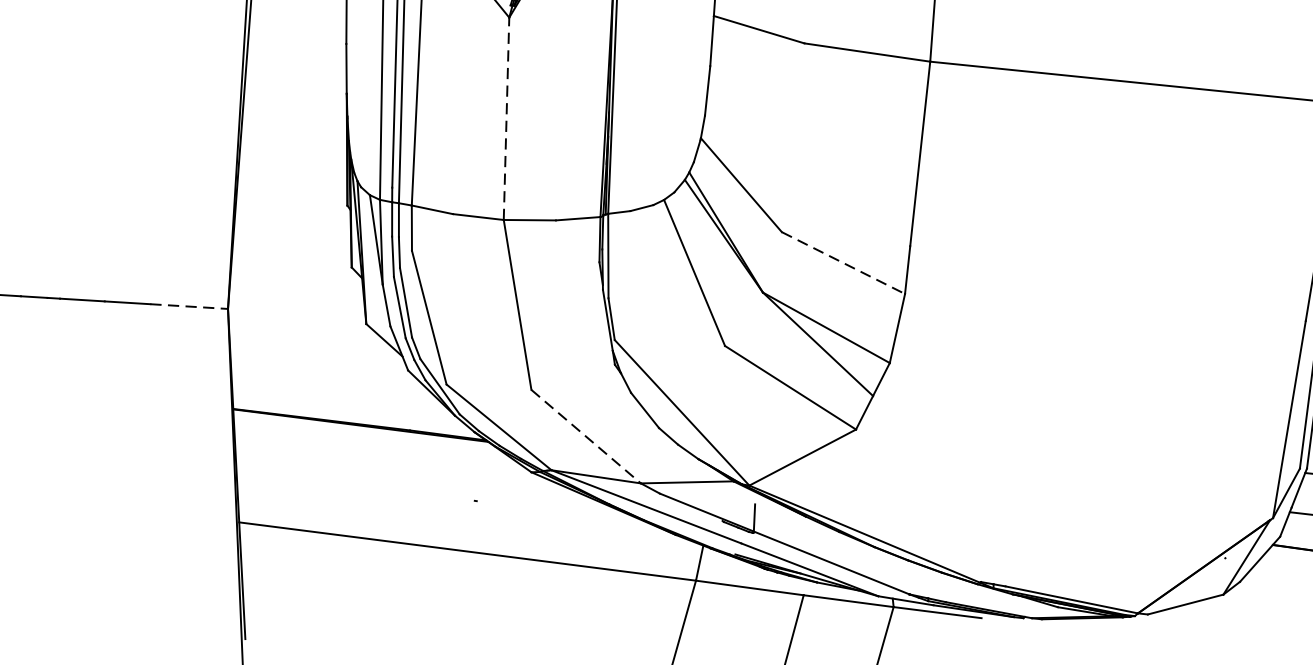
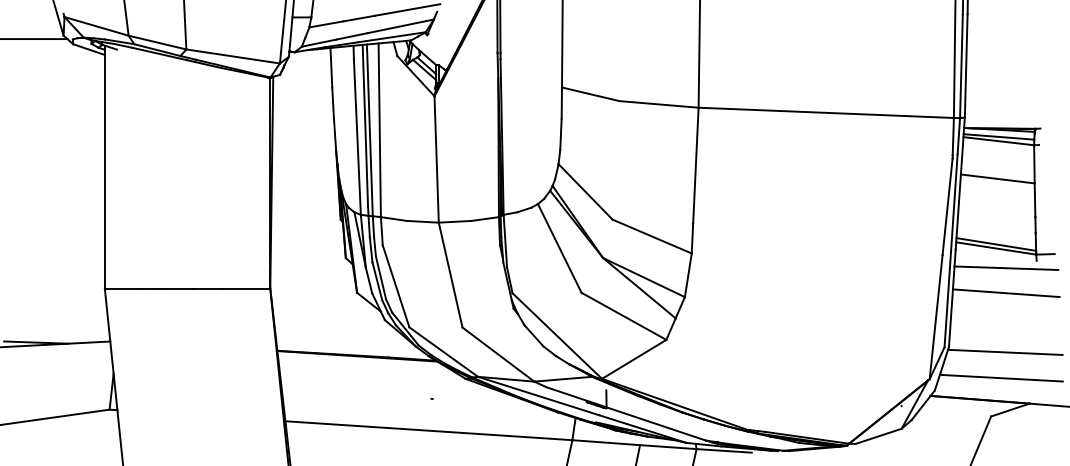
line: (506, 117) -> (436, 158), dashed -> solid
line: (843, 262) -> (652, 236), dashed -> solid
line: (190, 306) -> (246, 288), dashed -> solid
line: (586, 436) -> (498, 354), dashed -> solid

